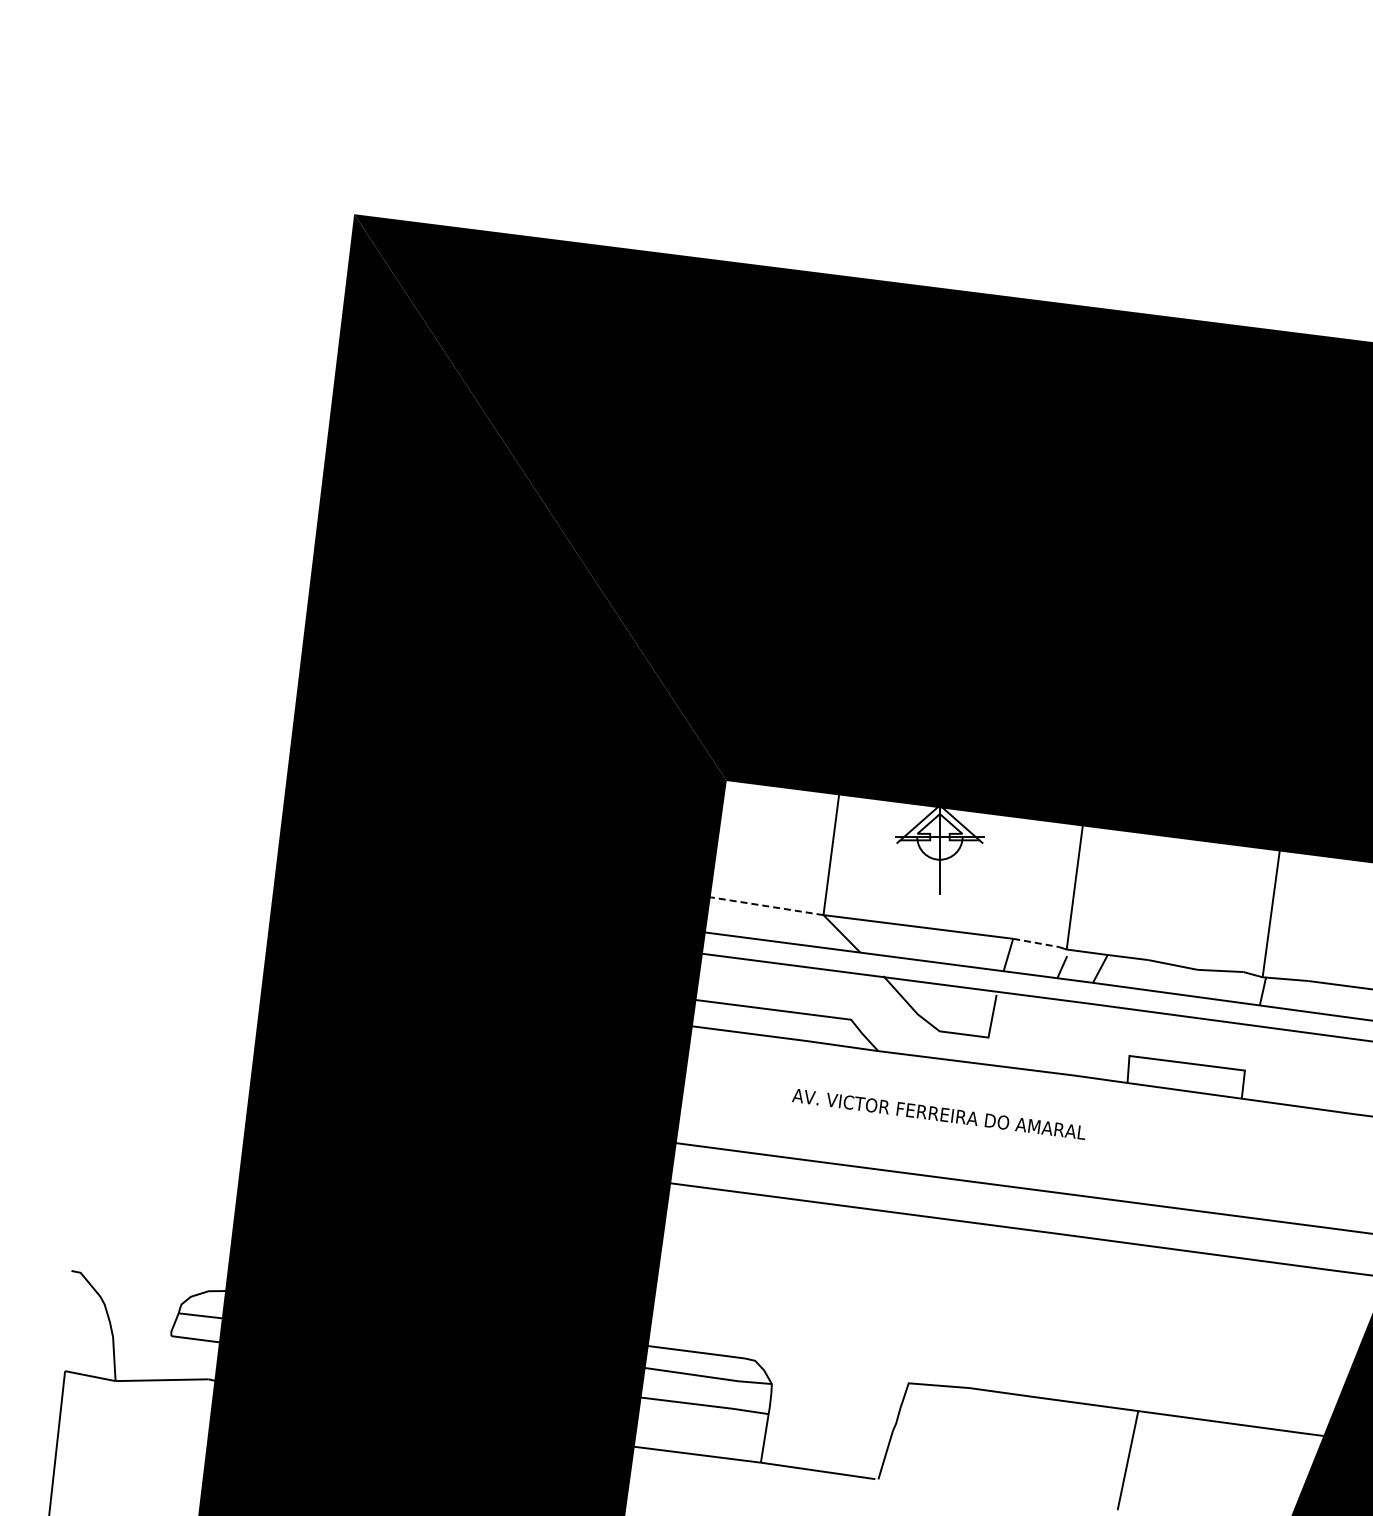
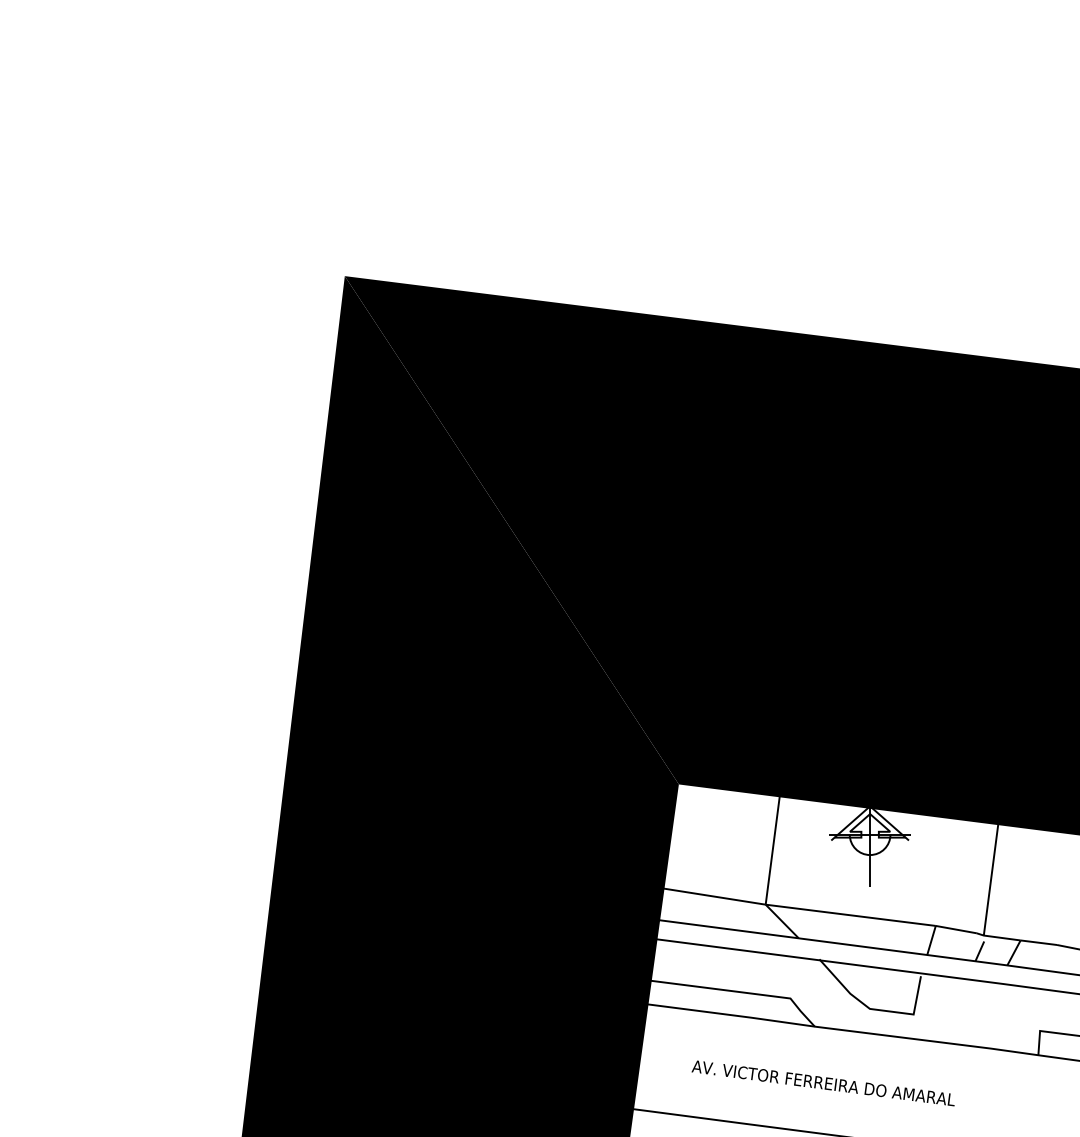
line: (767, 906) -> (715, 896), dashed -> solid
line: (1036, 943) -> (956, 930), dashed -> solid
text: (937, 1114) -> (822, 1083), moved

